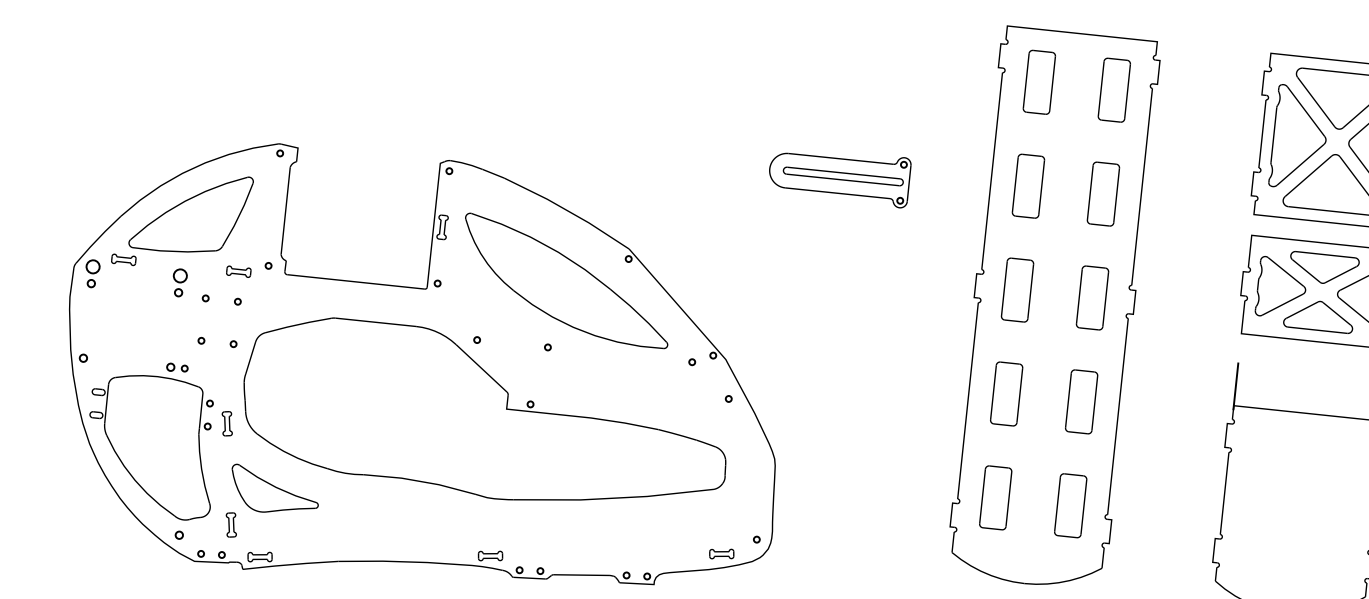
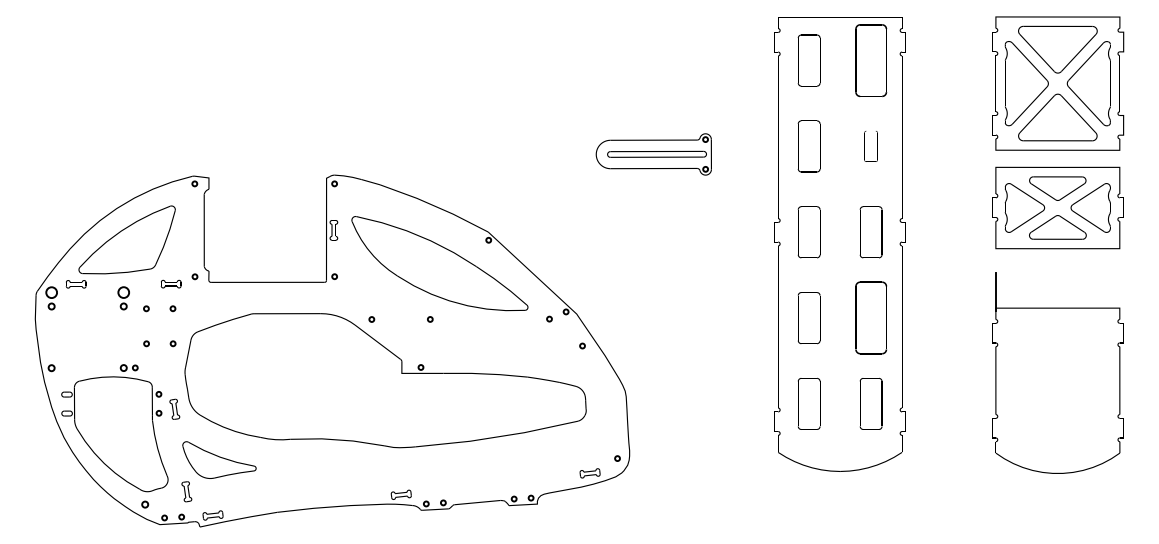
part: (1113, 90) -> (870, 60), size x1.4
part: (1102, 194) -> (870, 146), size x0.6
part: (1080, 402) -> (870, 318), size x1.4

